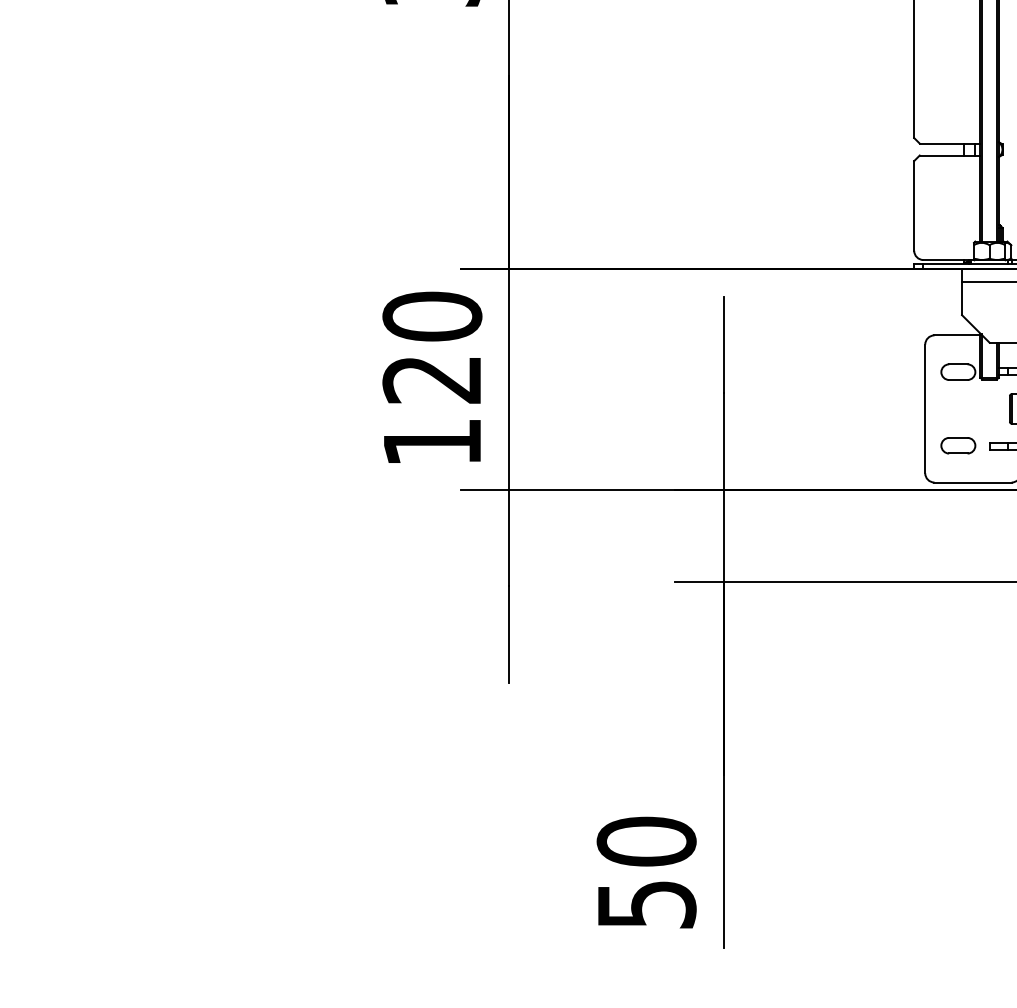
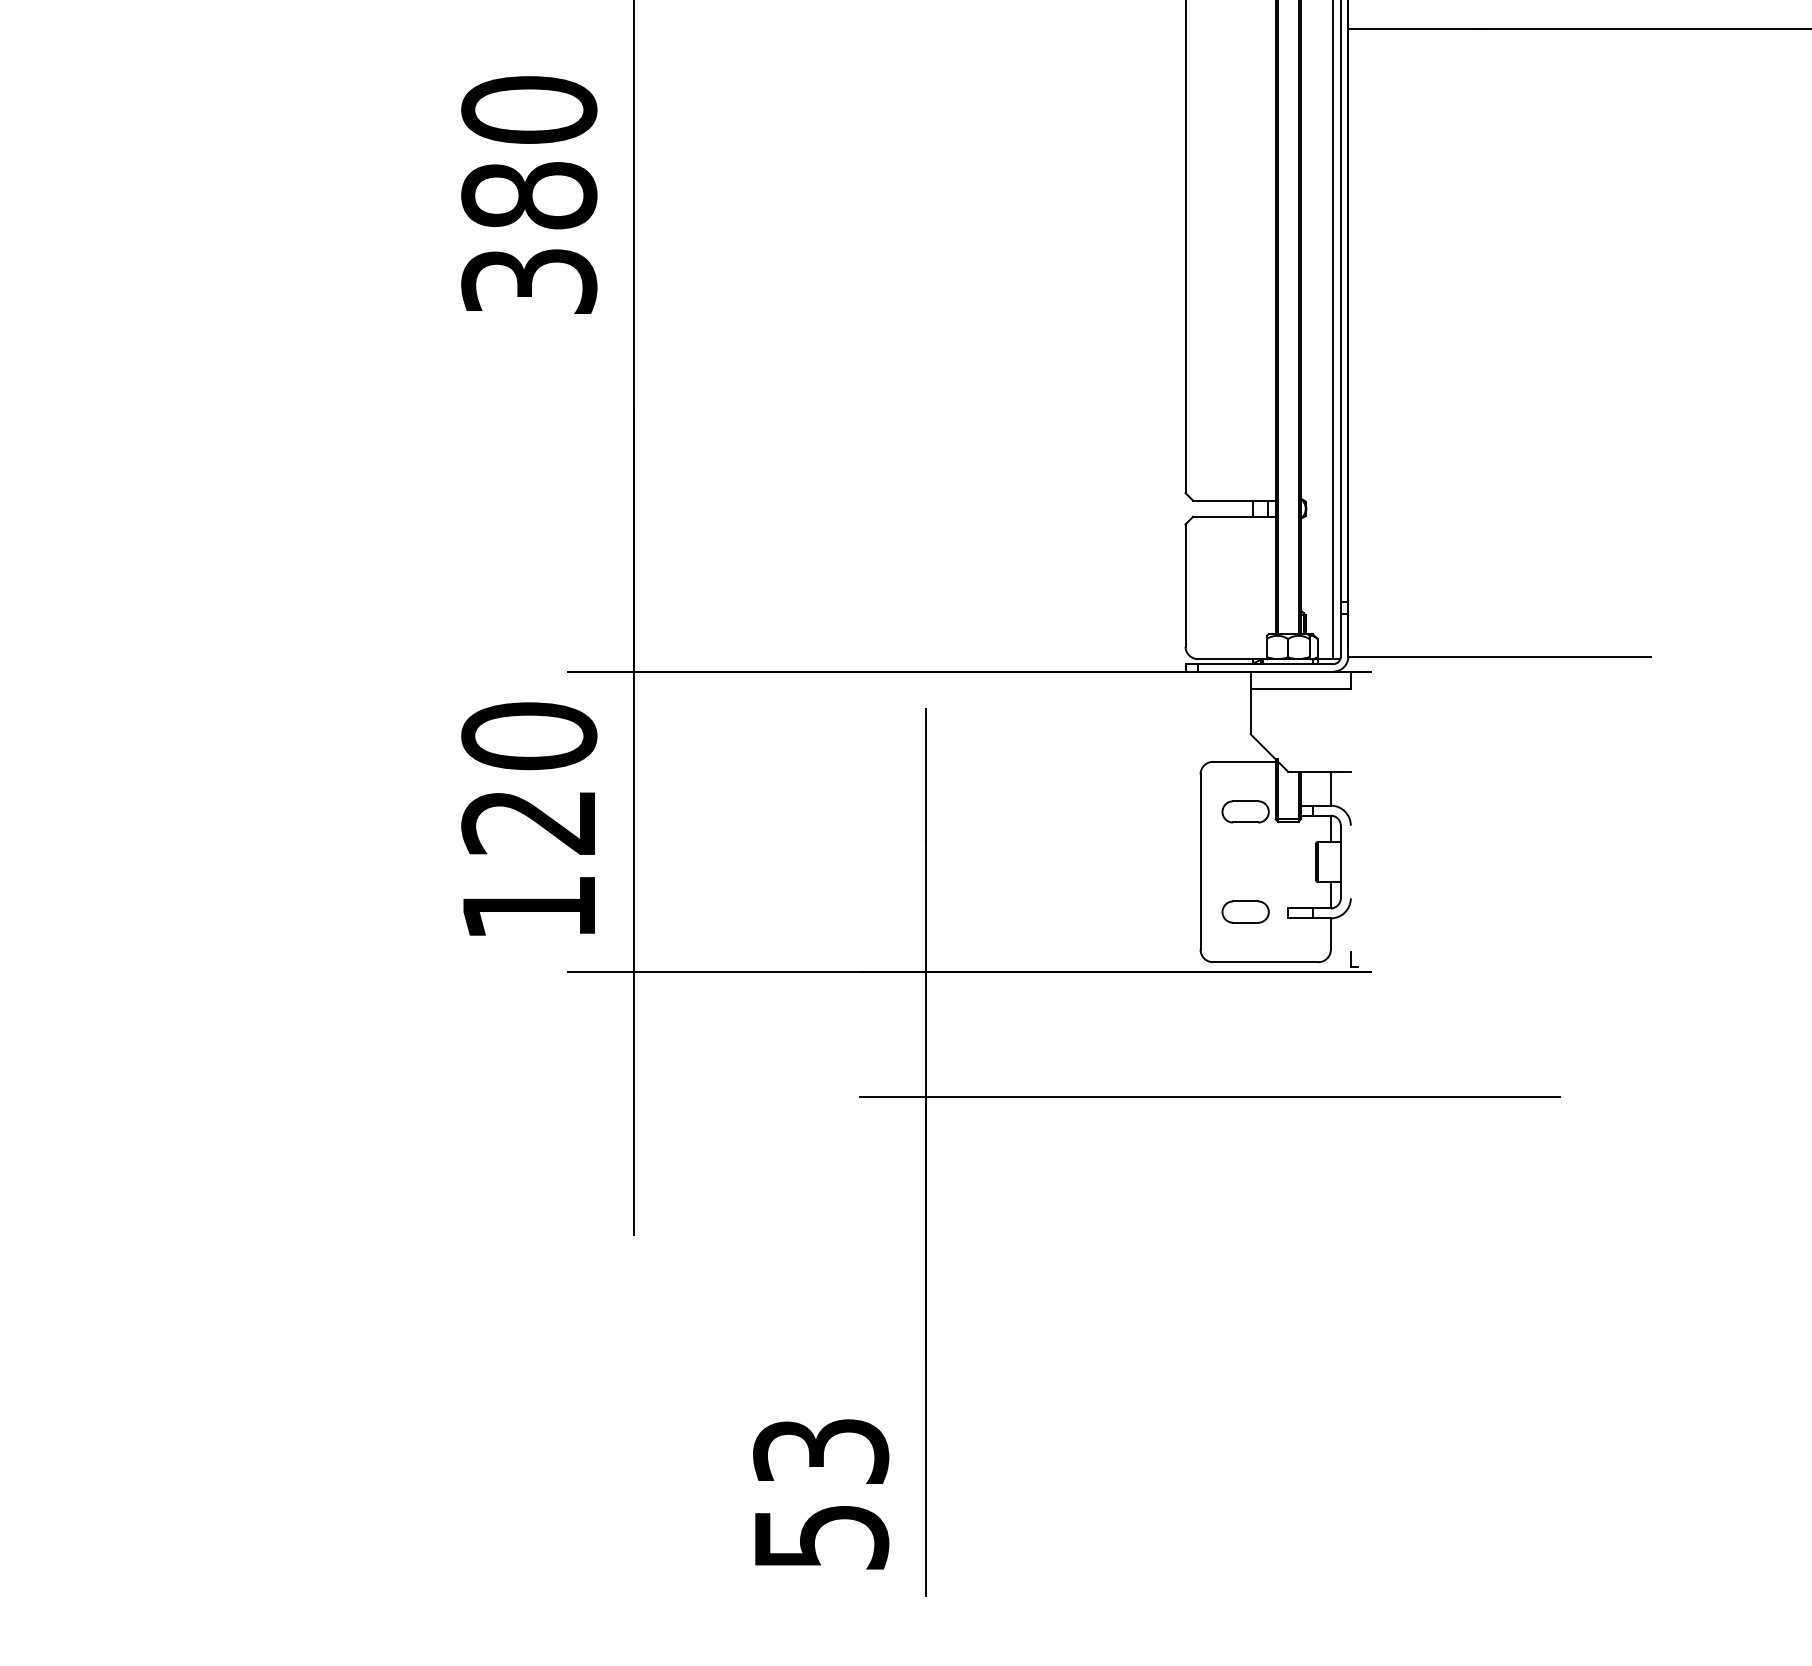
text: (646, 841) -> (821, 1451), 50 -> 53

